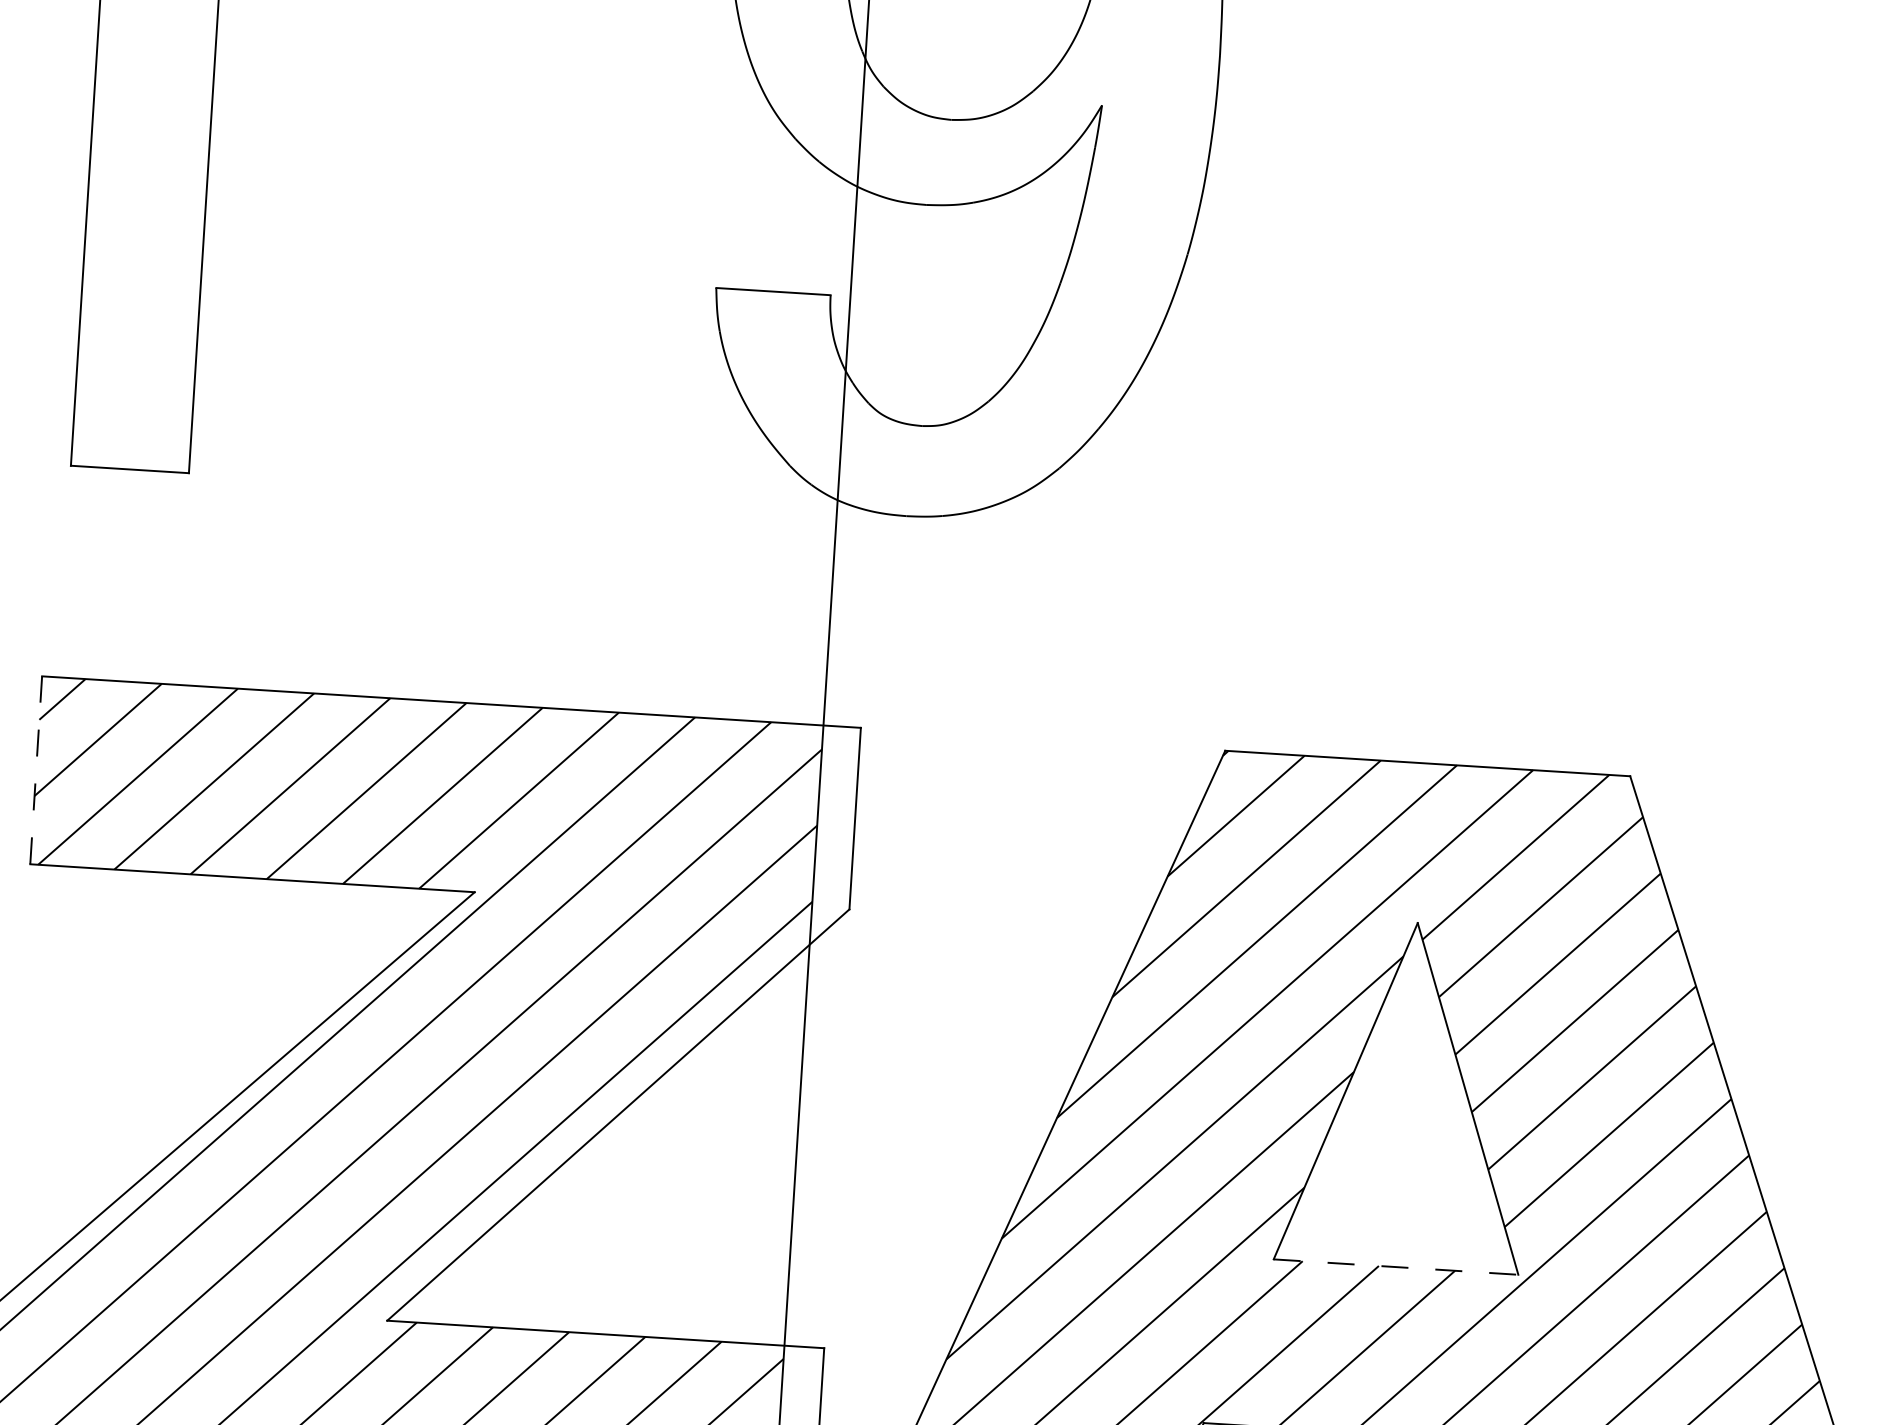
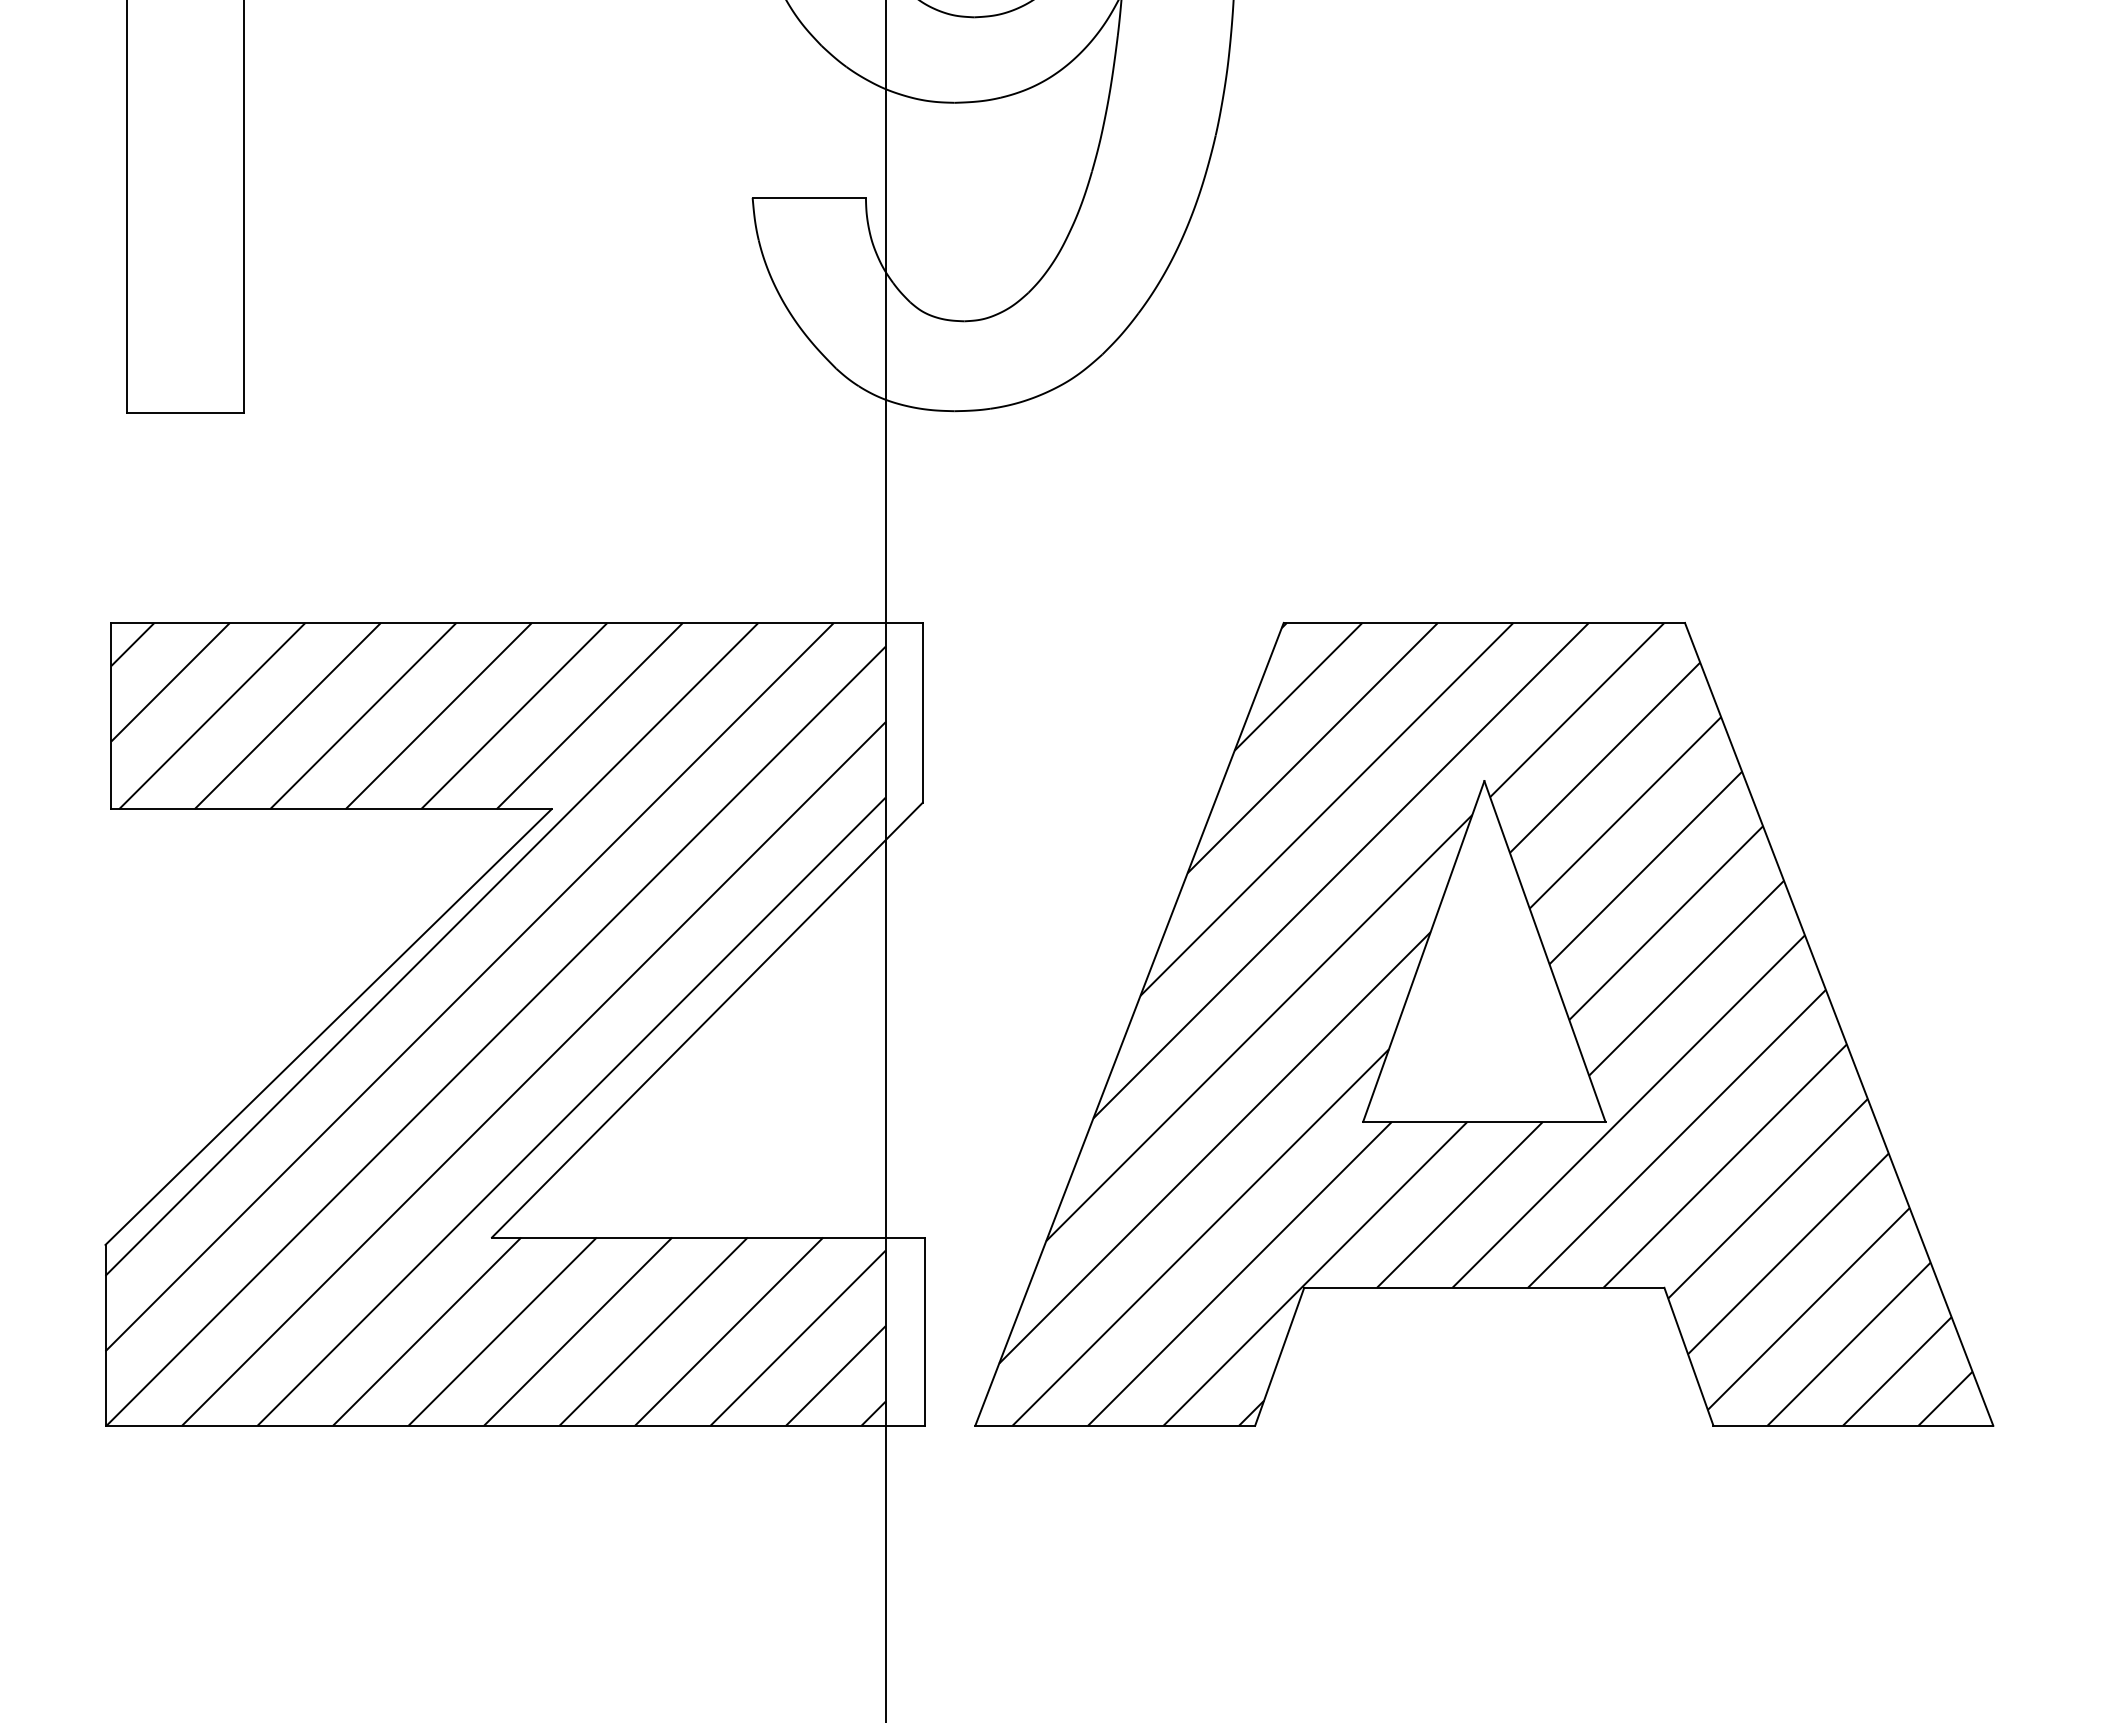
line: (36, 769) -> (111, 715), dashed -> solid
line: (1396, 1266) -> (1484, 1121), dashed -> solid

